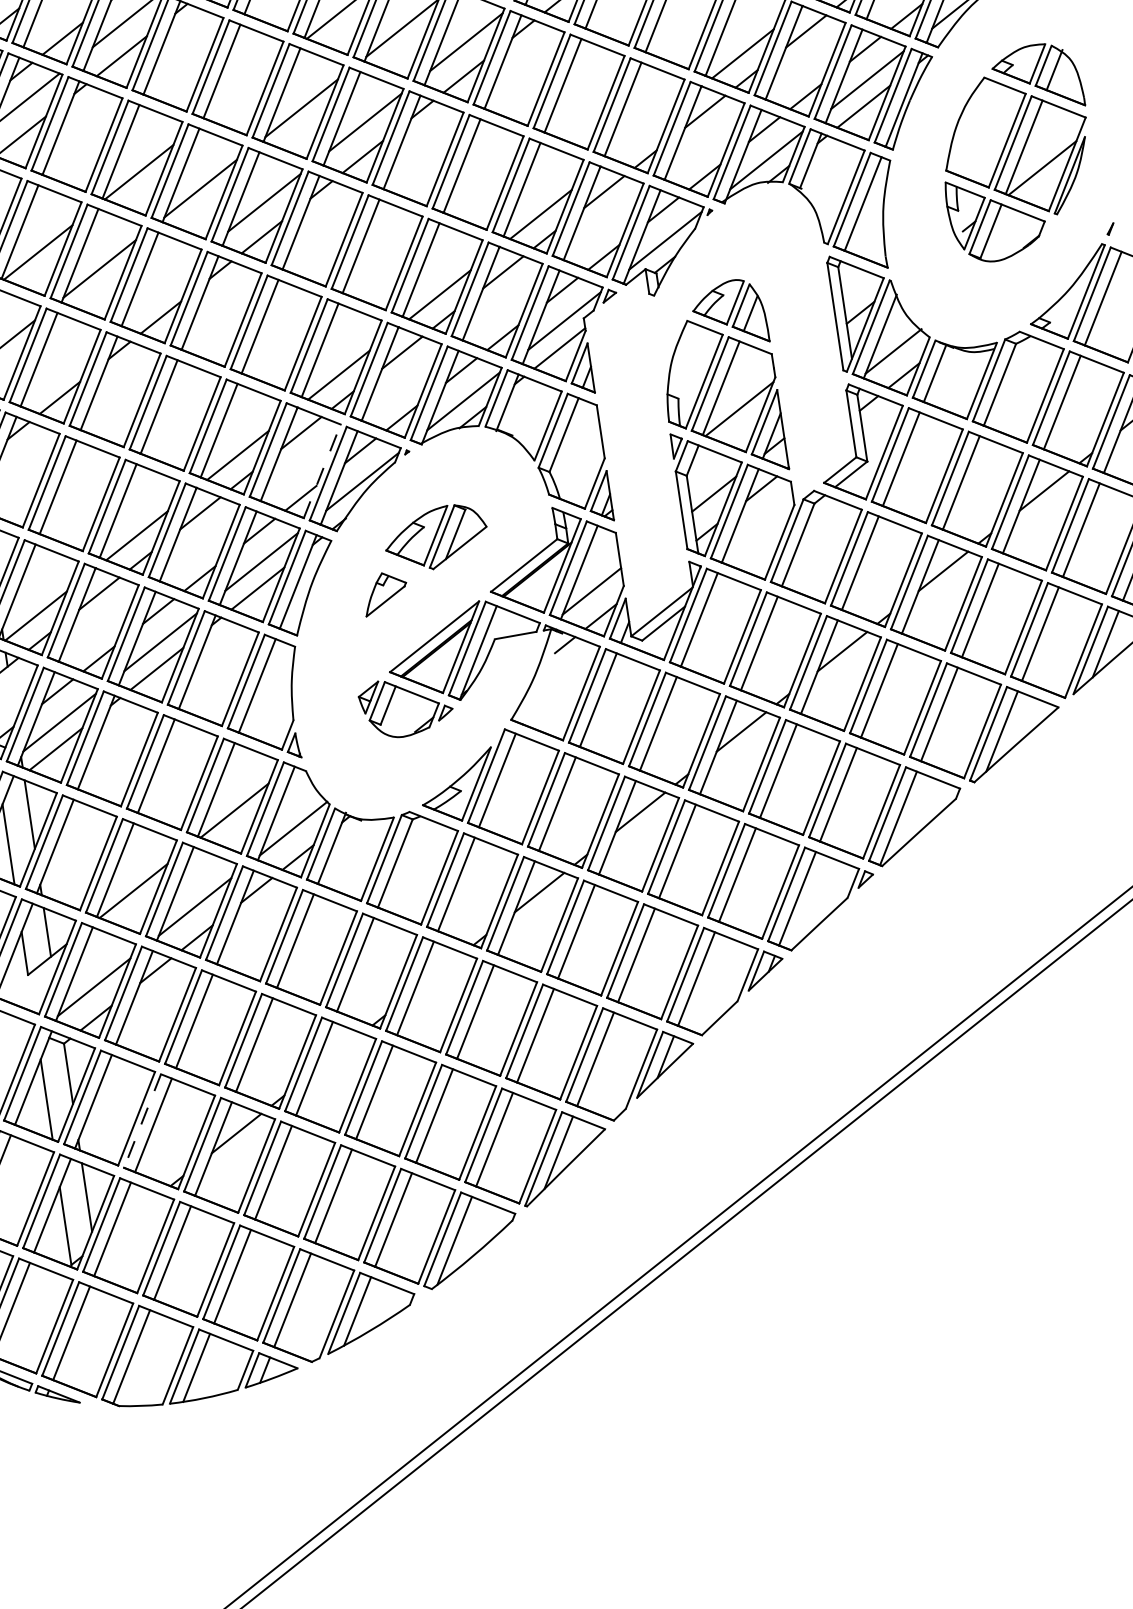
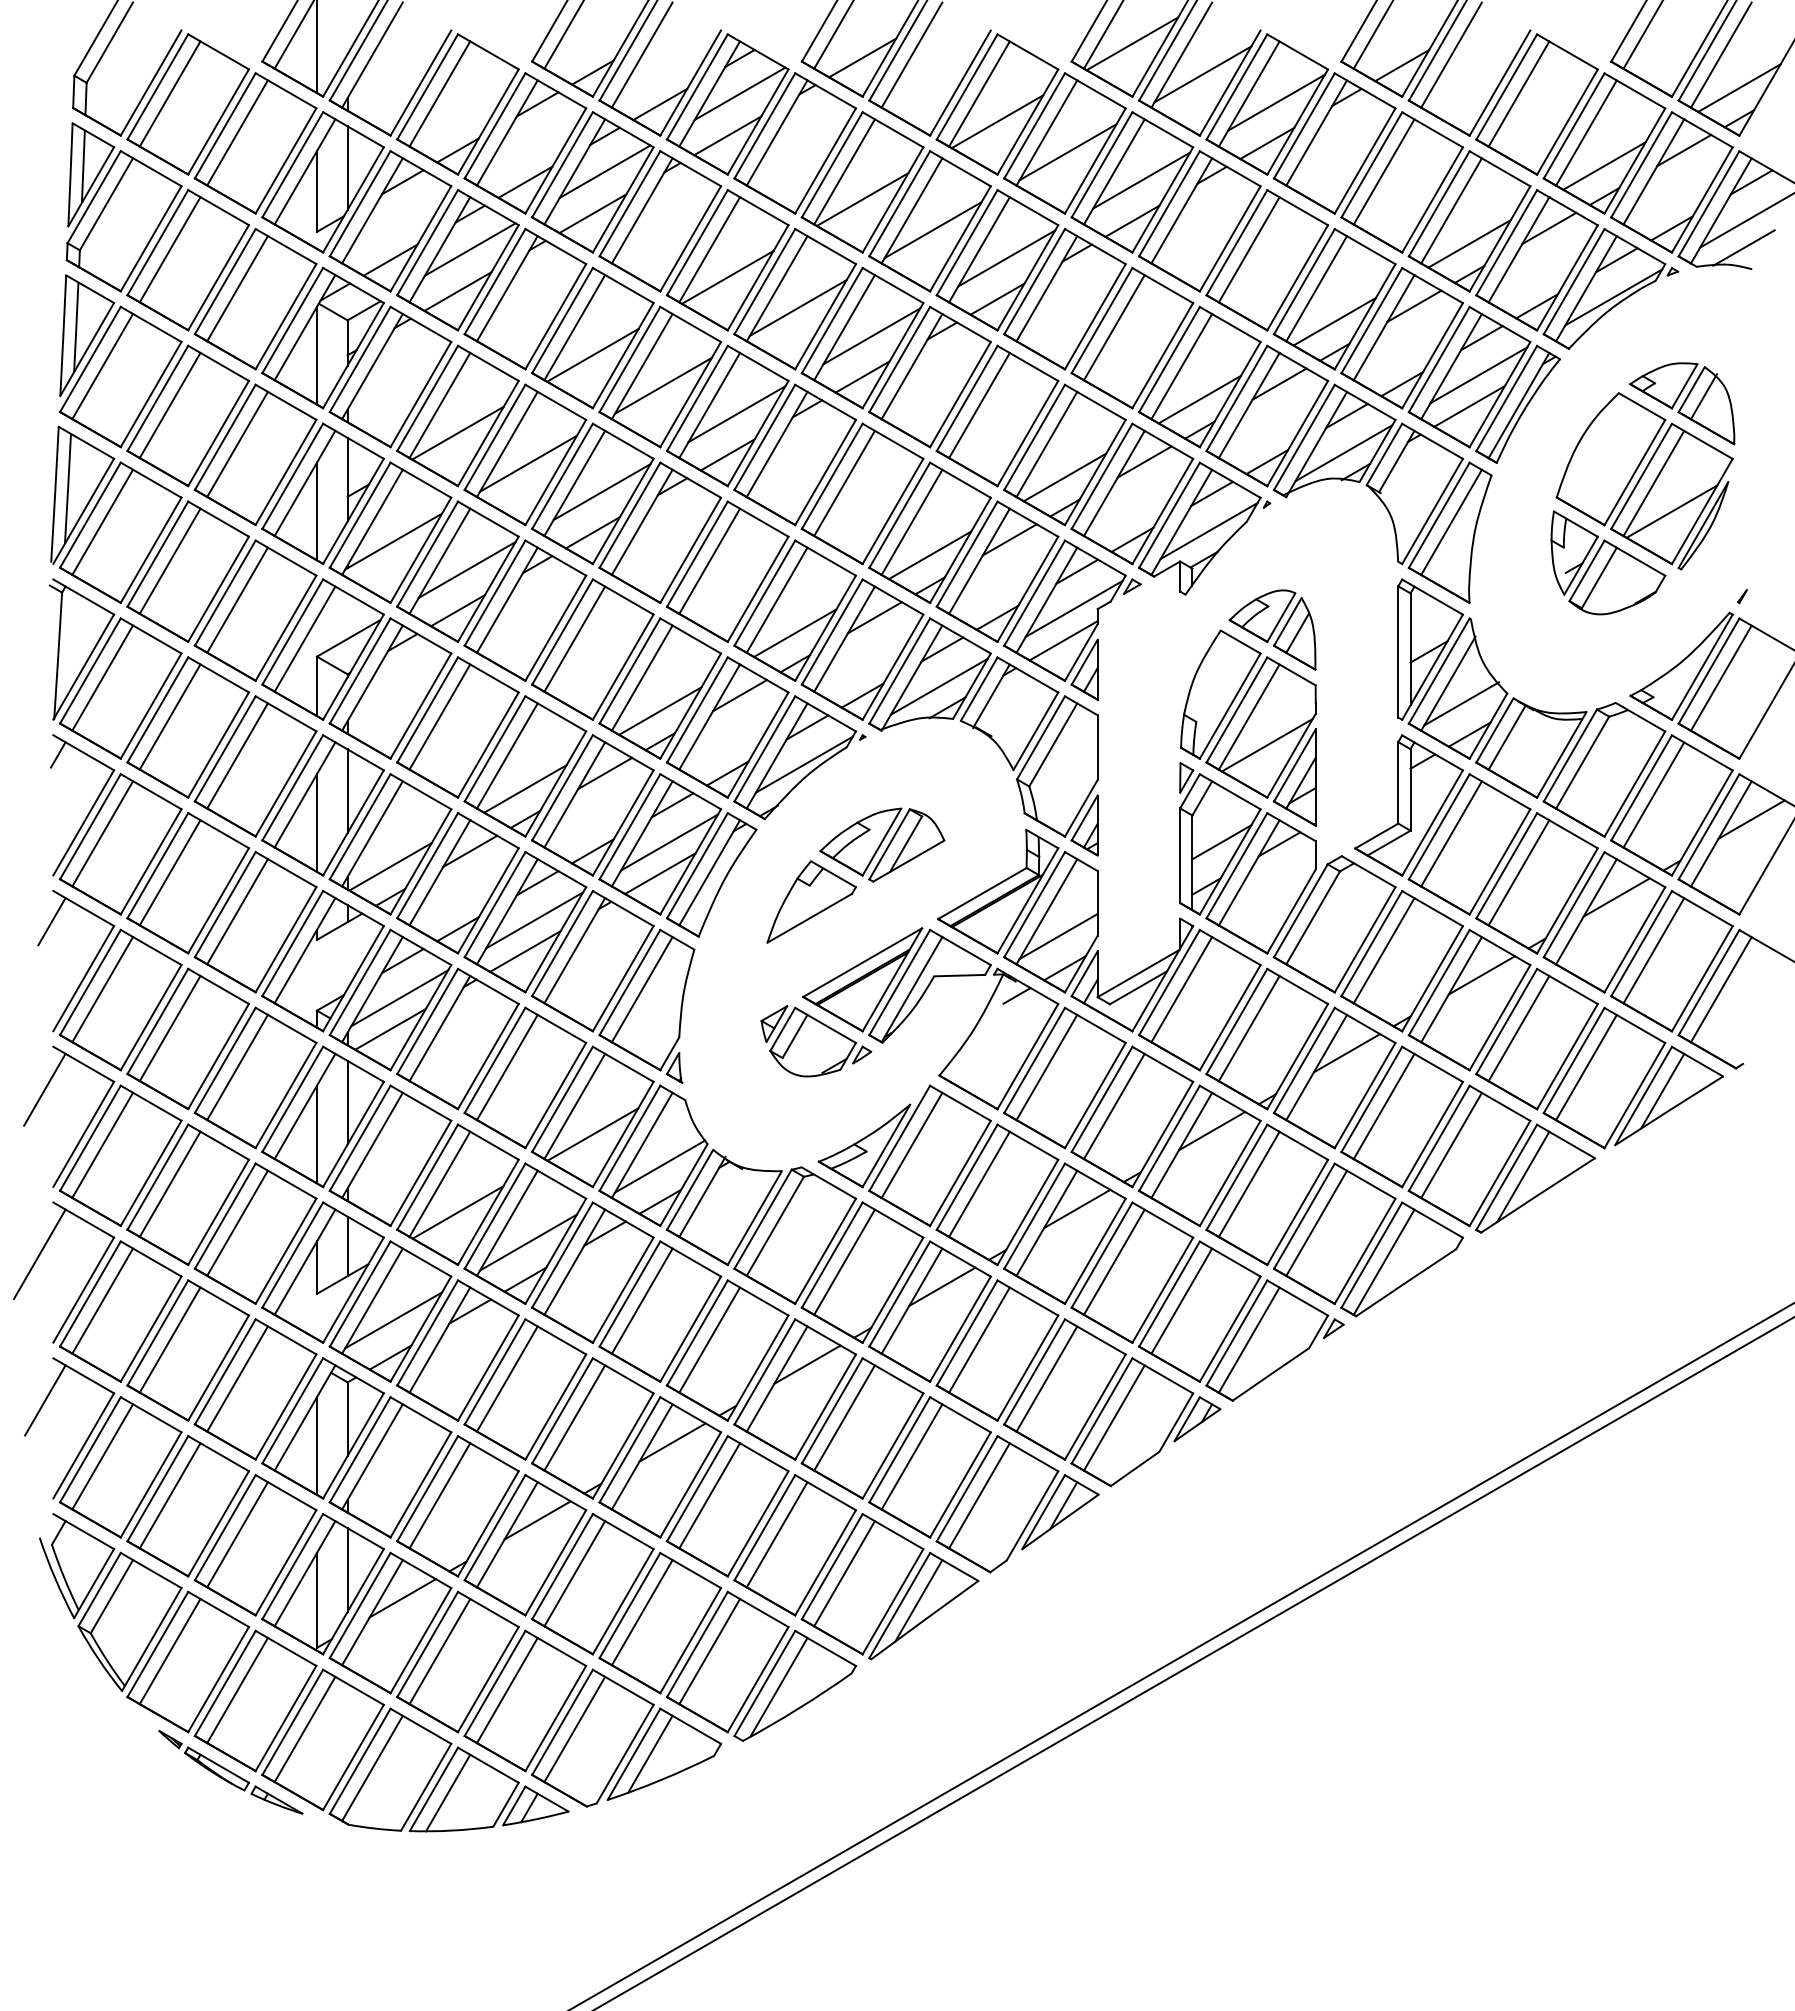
line: (239, 91) -> (727, 277), added
line: (641, 134) -> (1199, 399), added
line: (163, 283) -> (601, 492), added
line: (61, 363) -> (466, 569), added
line: (322, 471) -> (758, 745), dashed -> solid
part: (385, 592) -> (811, 901), size x1.67
line: (438, 972) -> (807, 1364), added
line: (337, 1053) -> (672, 1442), added
line: (142, 1120) -> (427, 1488), dashed -> solid
line: (135, 1214) -> (402, 1598), added

